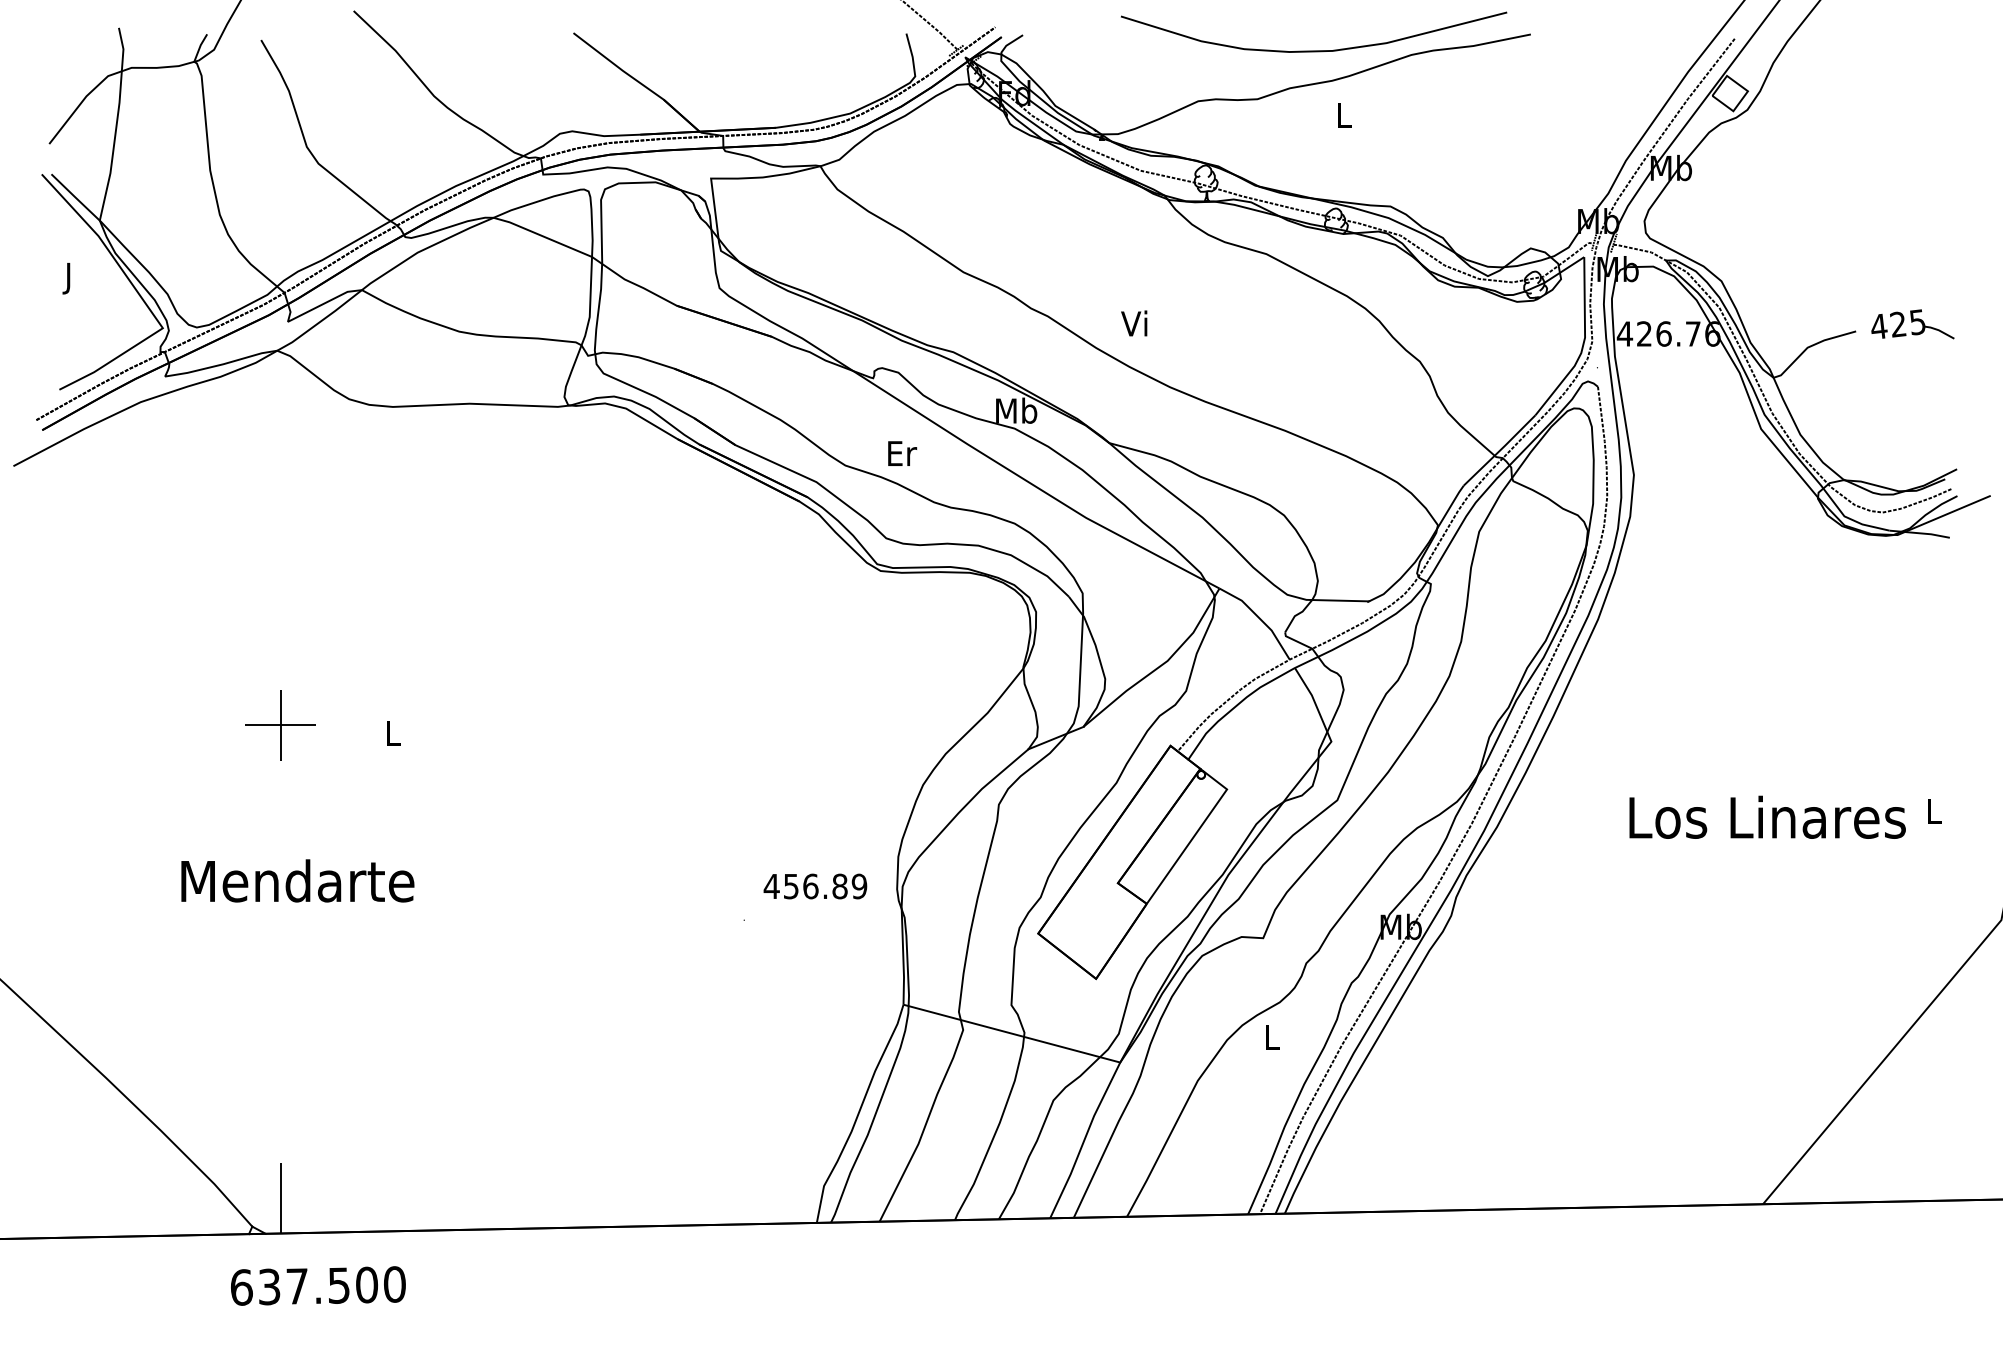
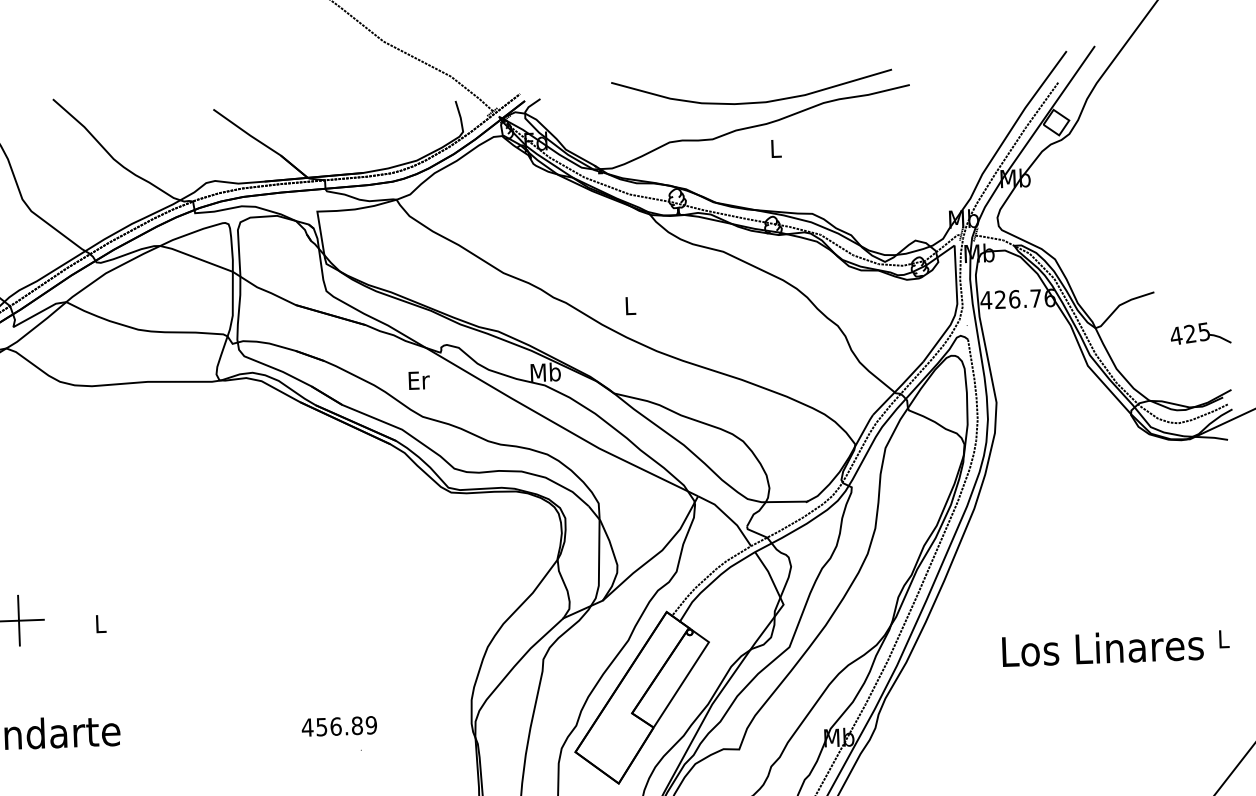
text: (1134, 323) -> (629, 305), Vi -> L
part: (1912, 324) -> (1200, 333), moved
text: (902, 453) -> (419, 380), moved
text: (815, 886) -> (339, 726), moved

